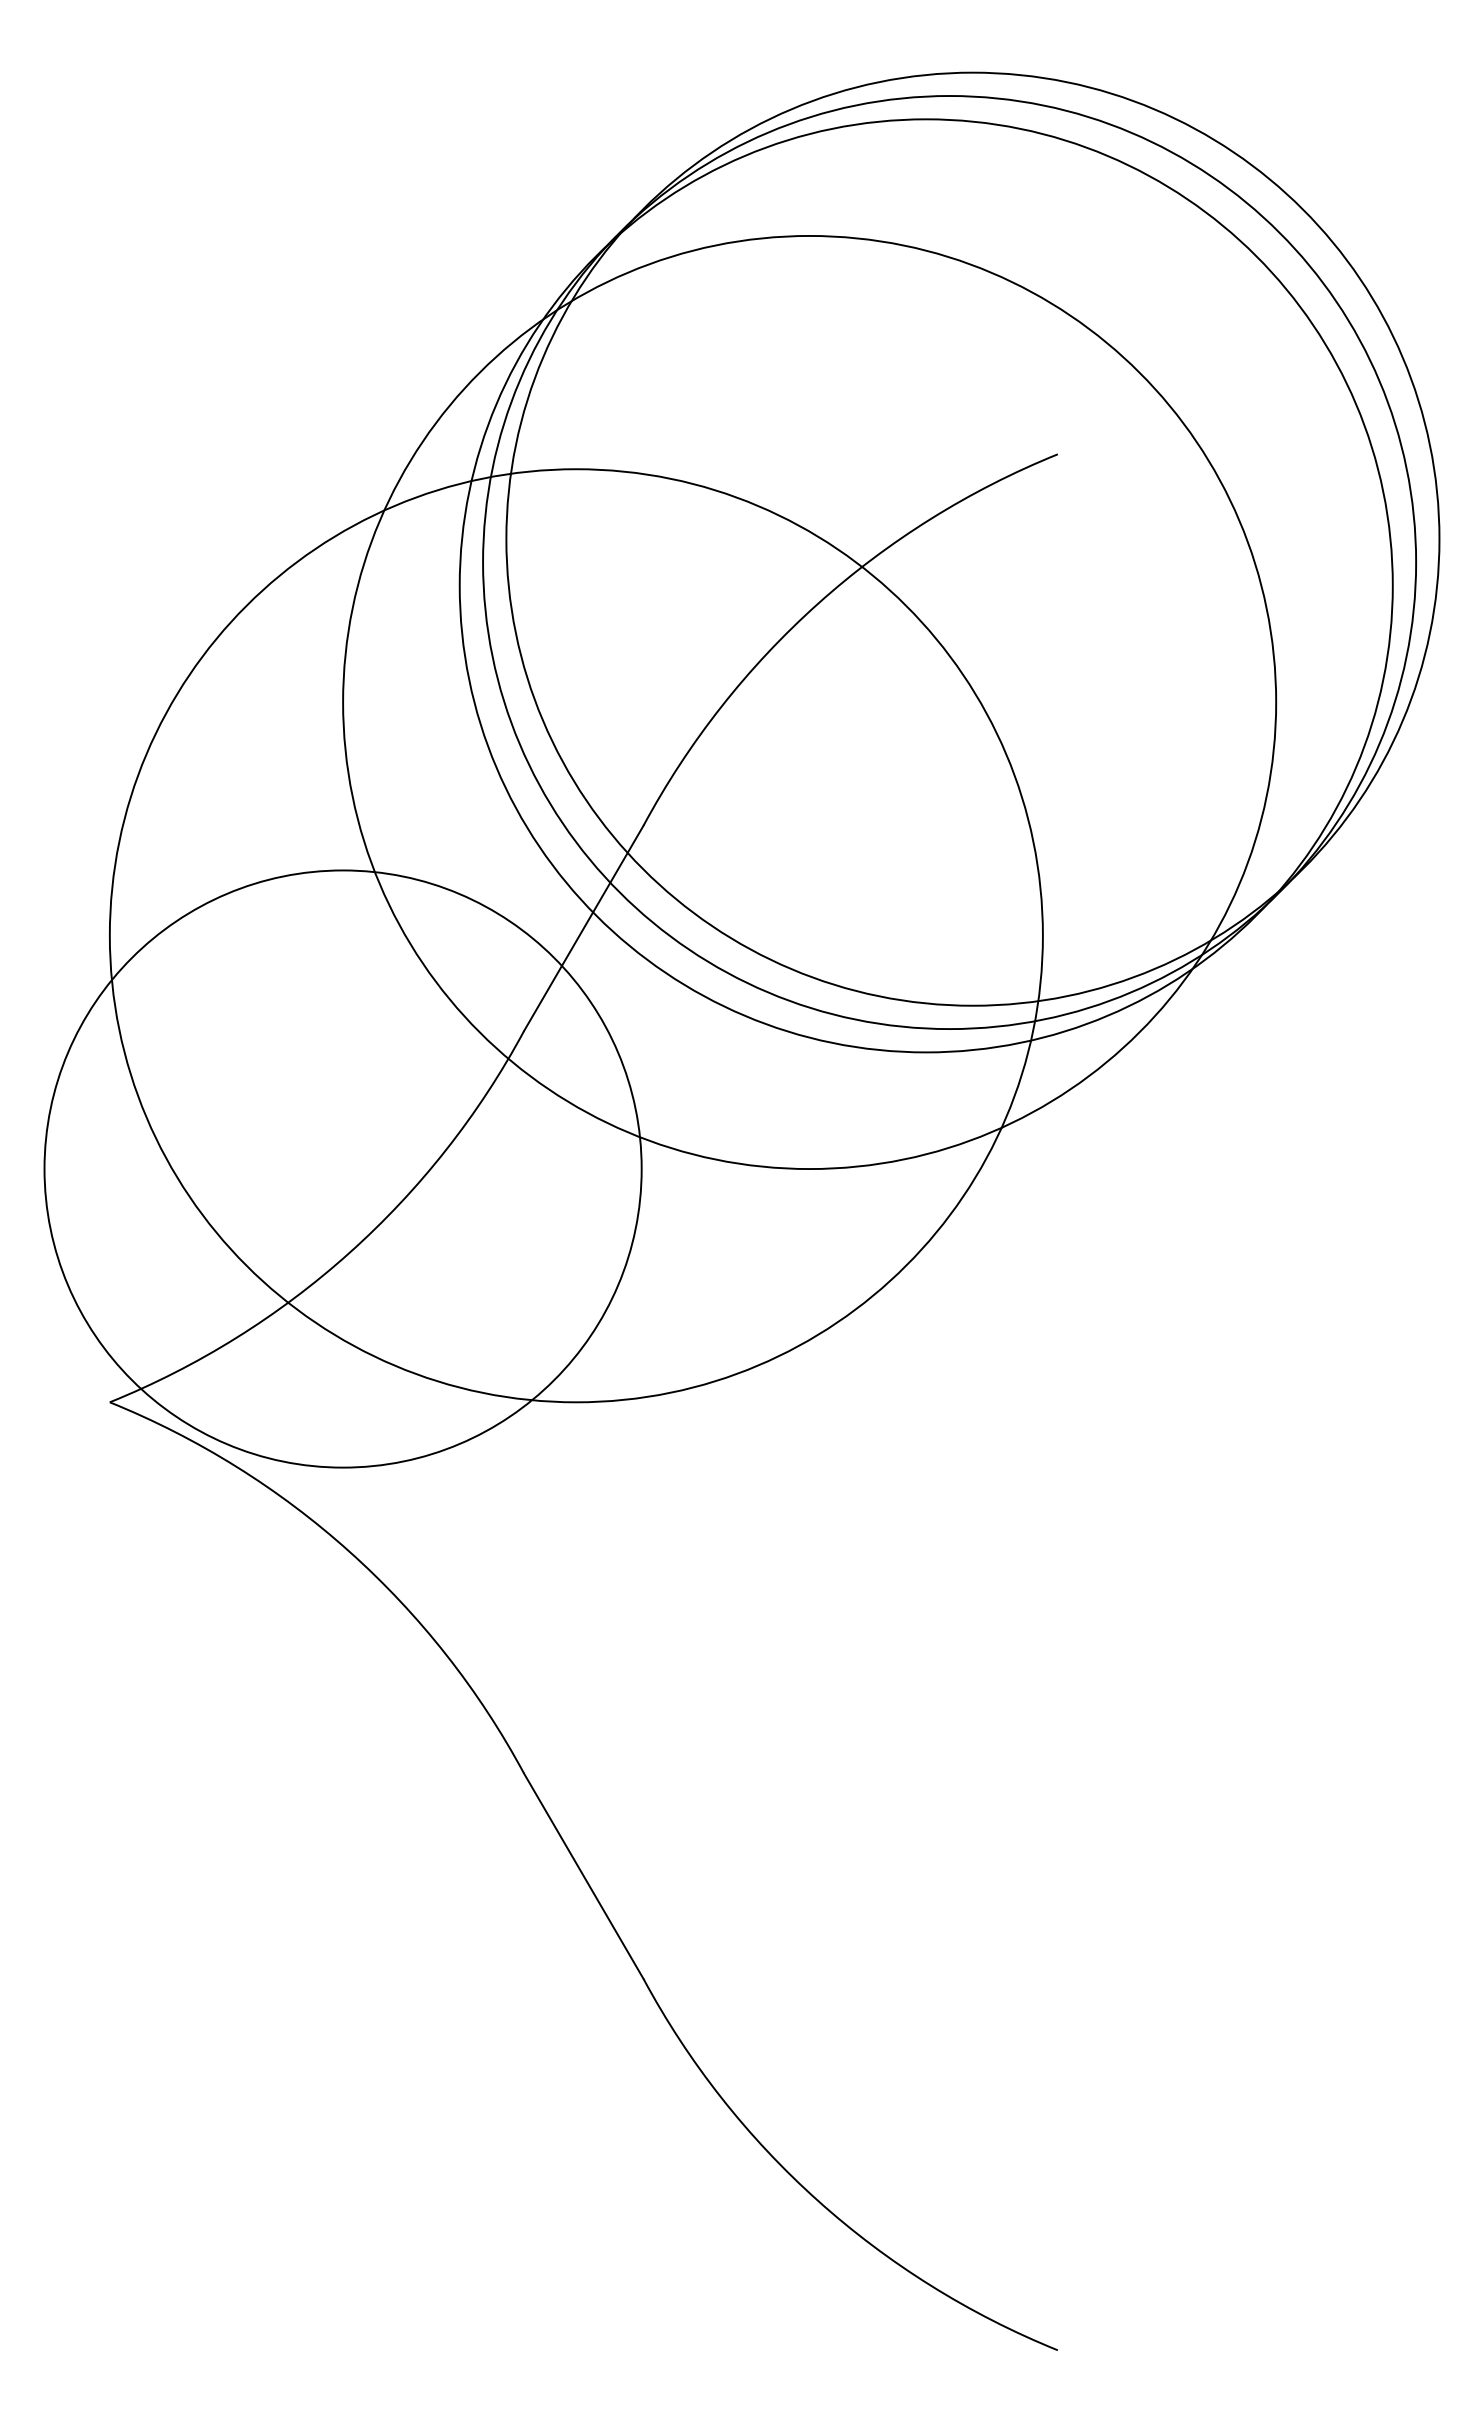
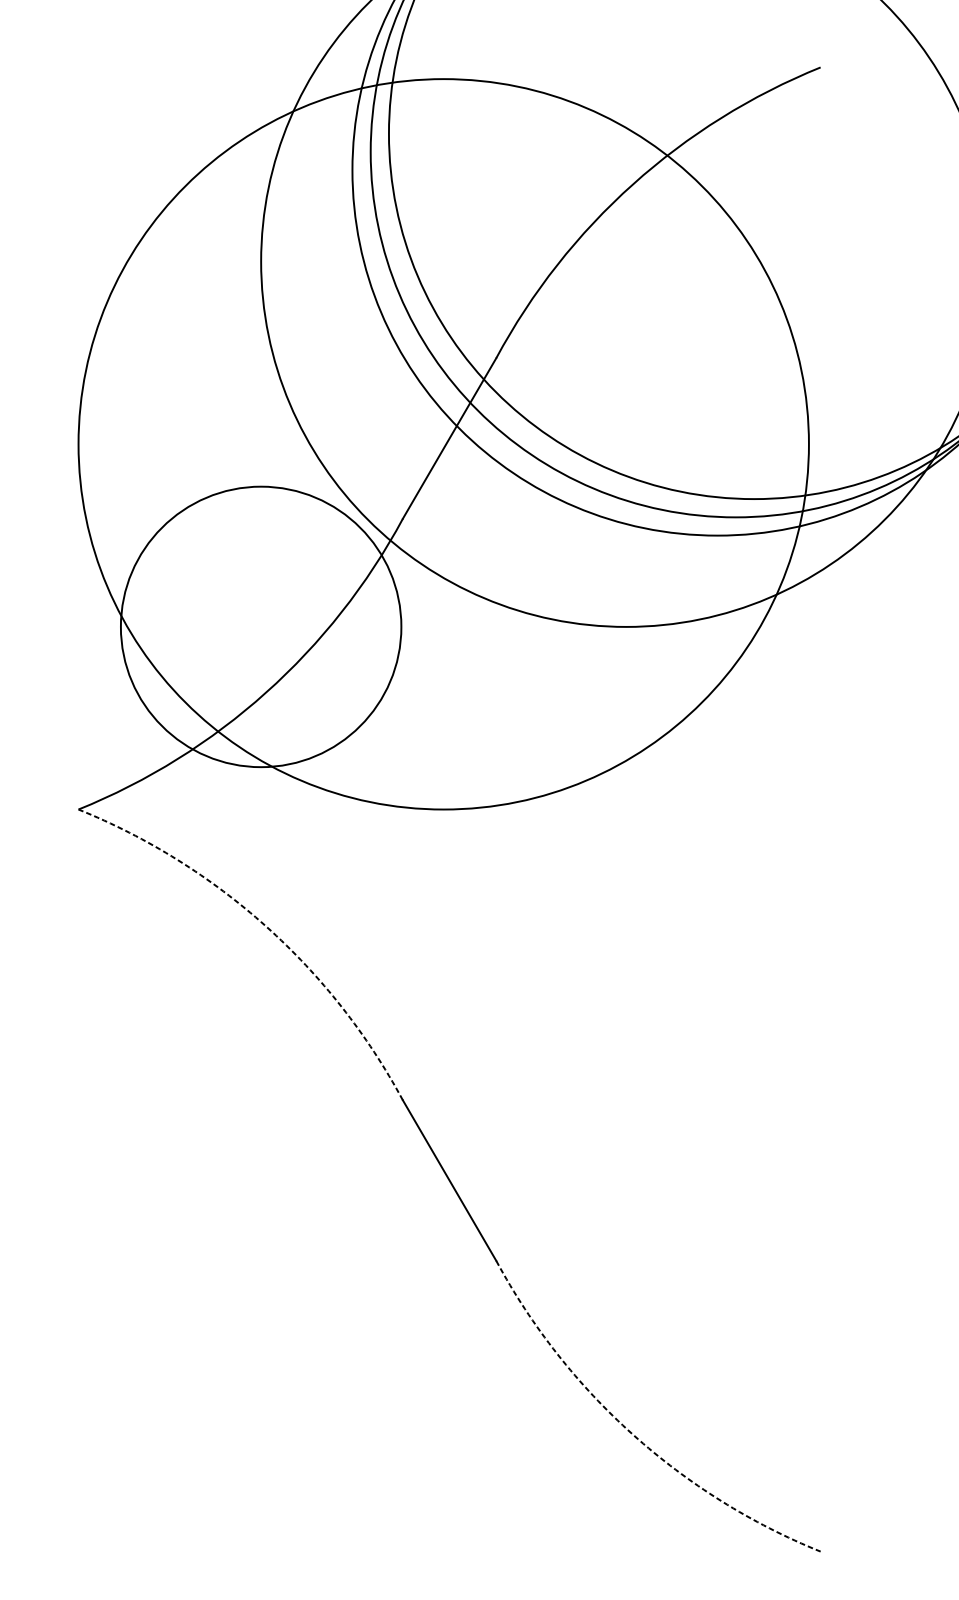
circle: (342, 1168) -> (260, 626), size x0.6
arc: (349, 1551) -> (266, 926), solid -> dashed
arc: (818, 2200) -> (633, 1434), solid -> dashed

